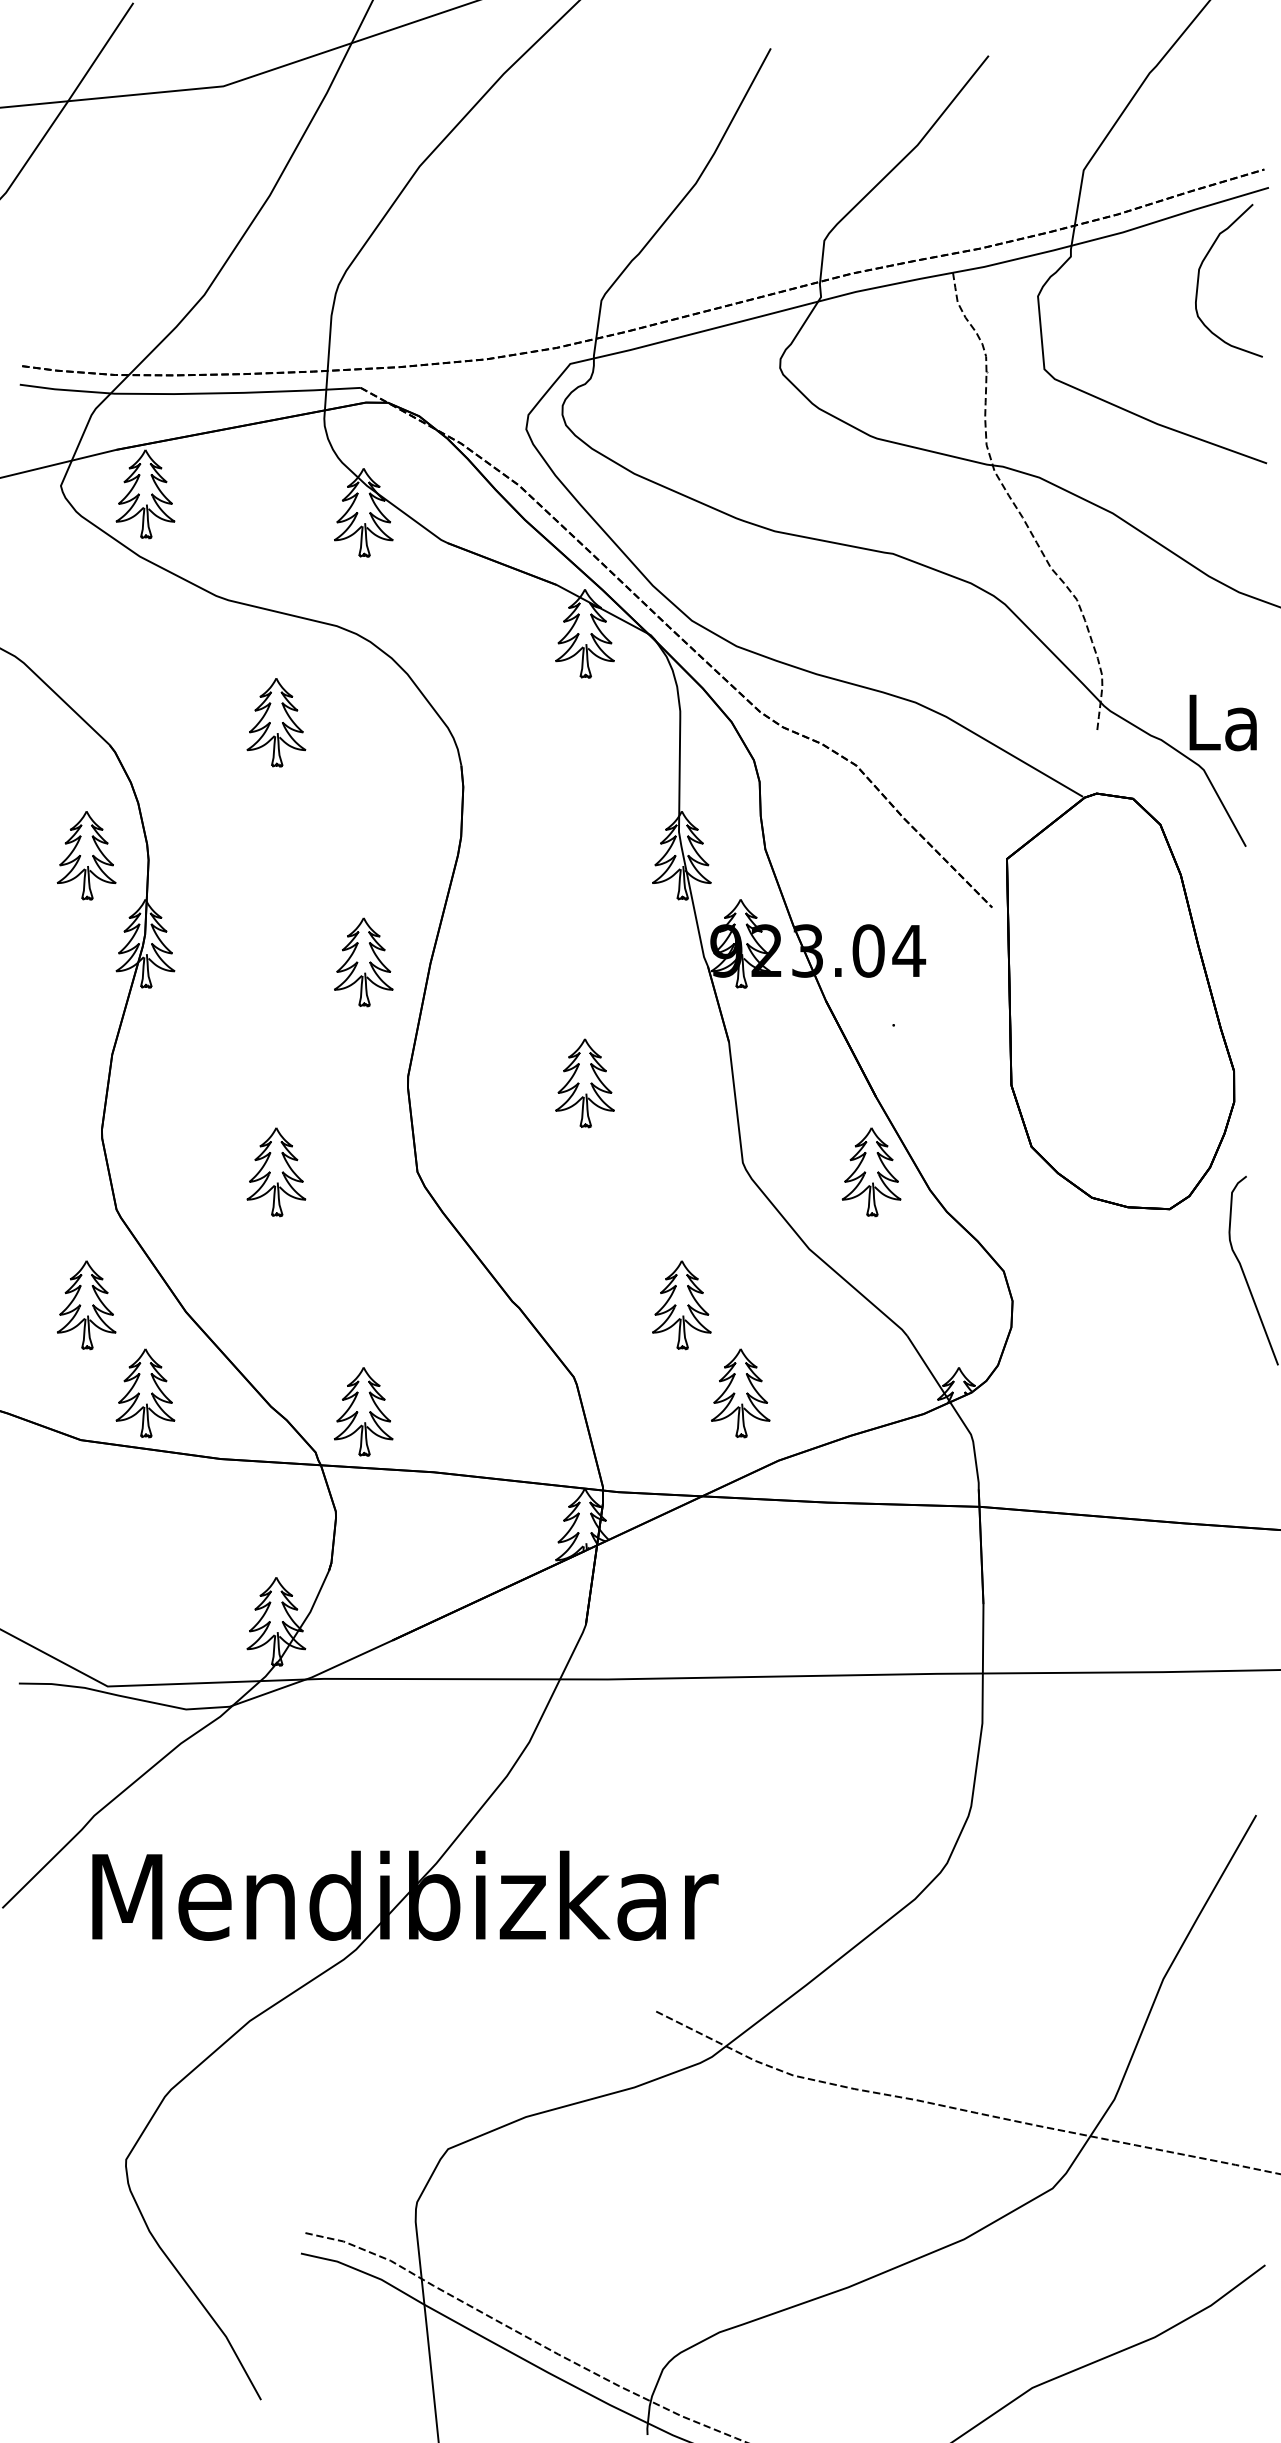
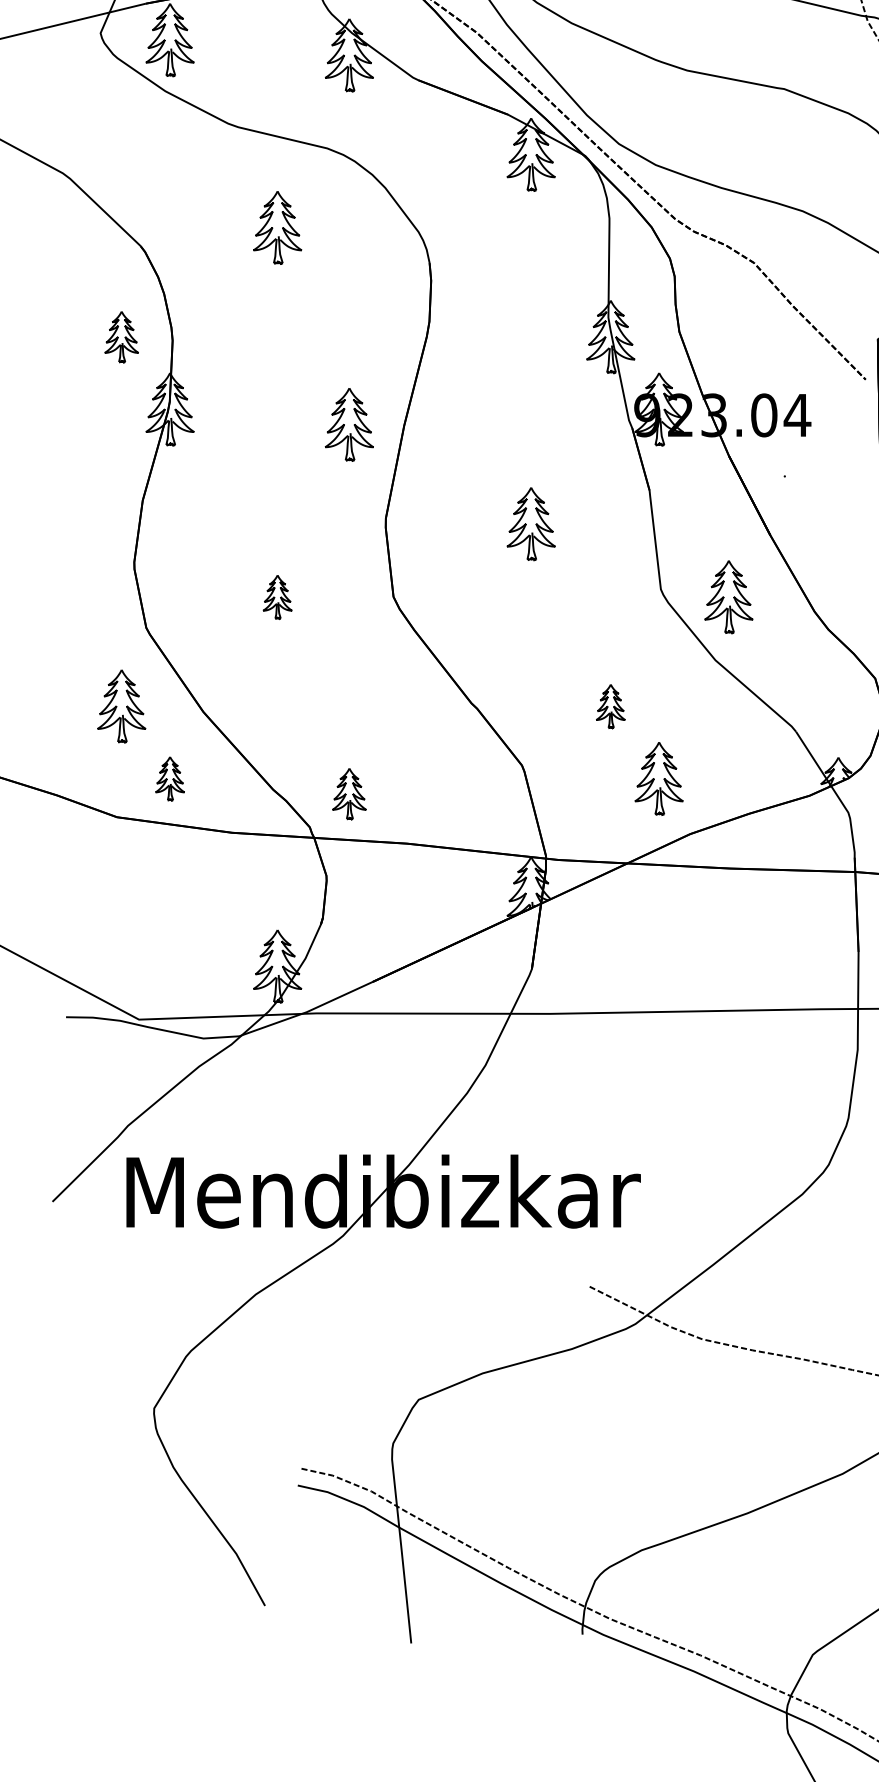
part: (86, 855) -> (121, 336), size x0.7
part: (276, 1172) -> (277, 597), size x0.6
part: (871, 1172) -> (728, 597), moved
part: (681, 1305) -> (610, 706), size x0.6
part: (145, 1393) -> (170, 778), size x0.6
part: (363, 1411) -> (349, 793), size x0.7

